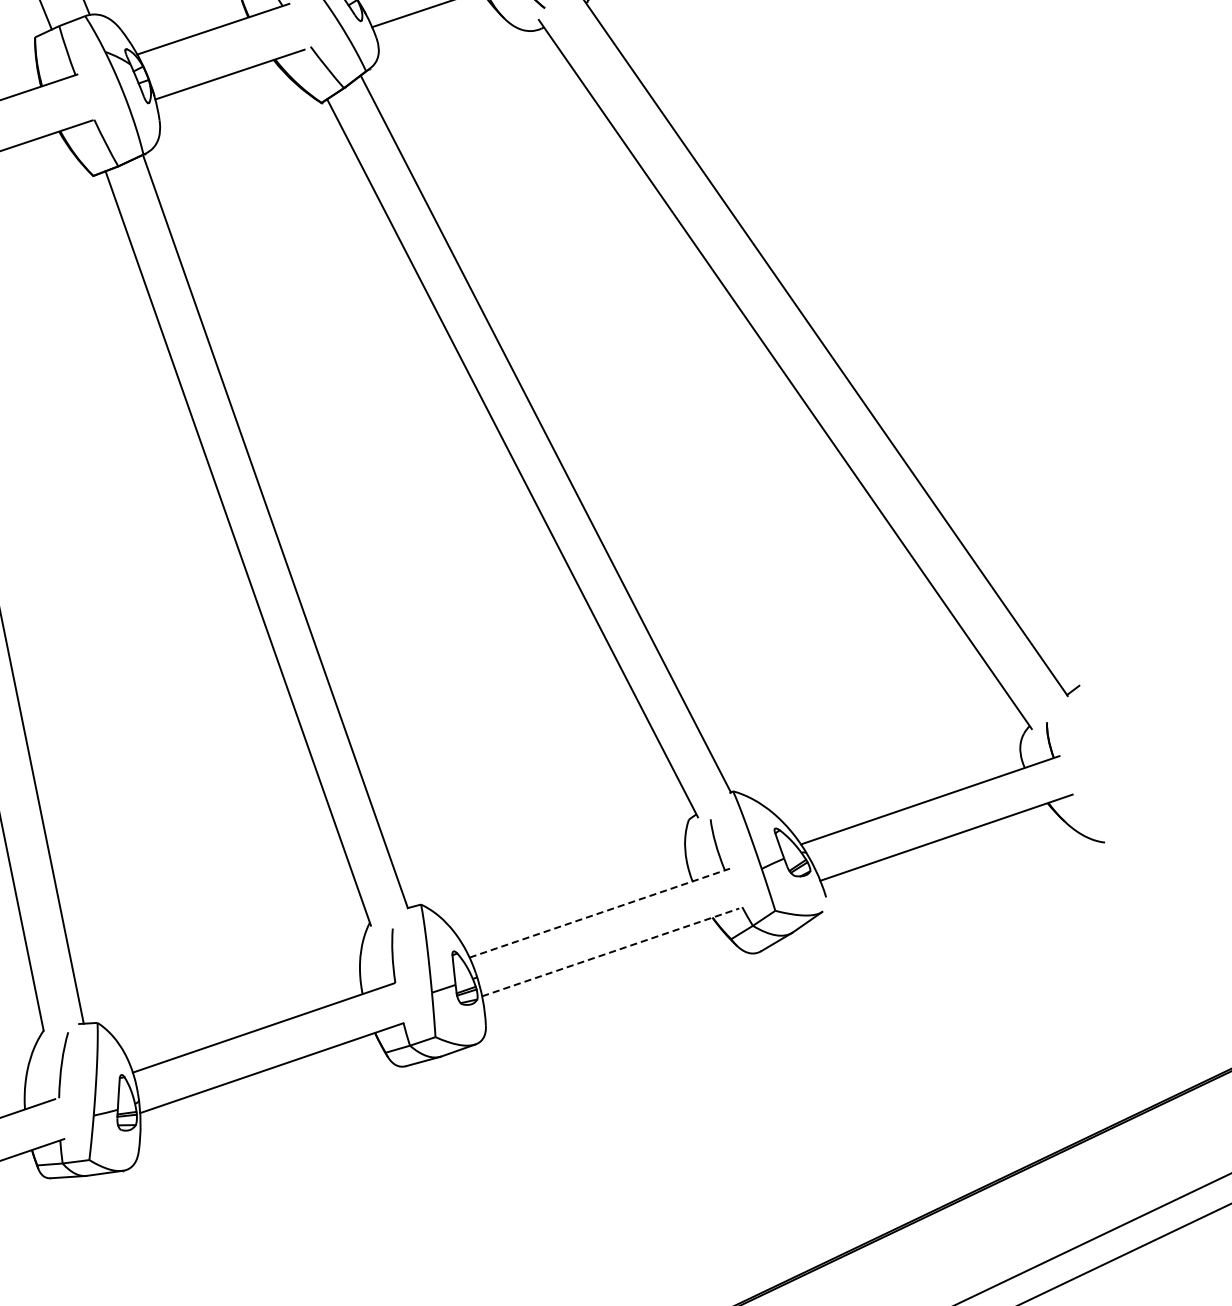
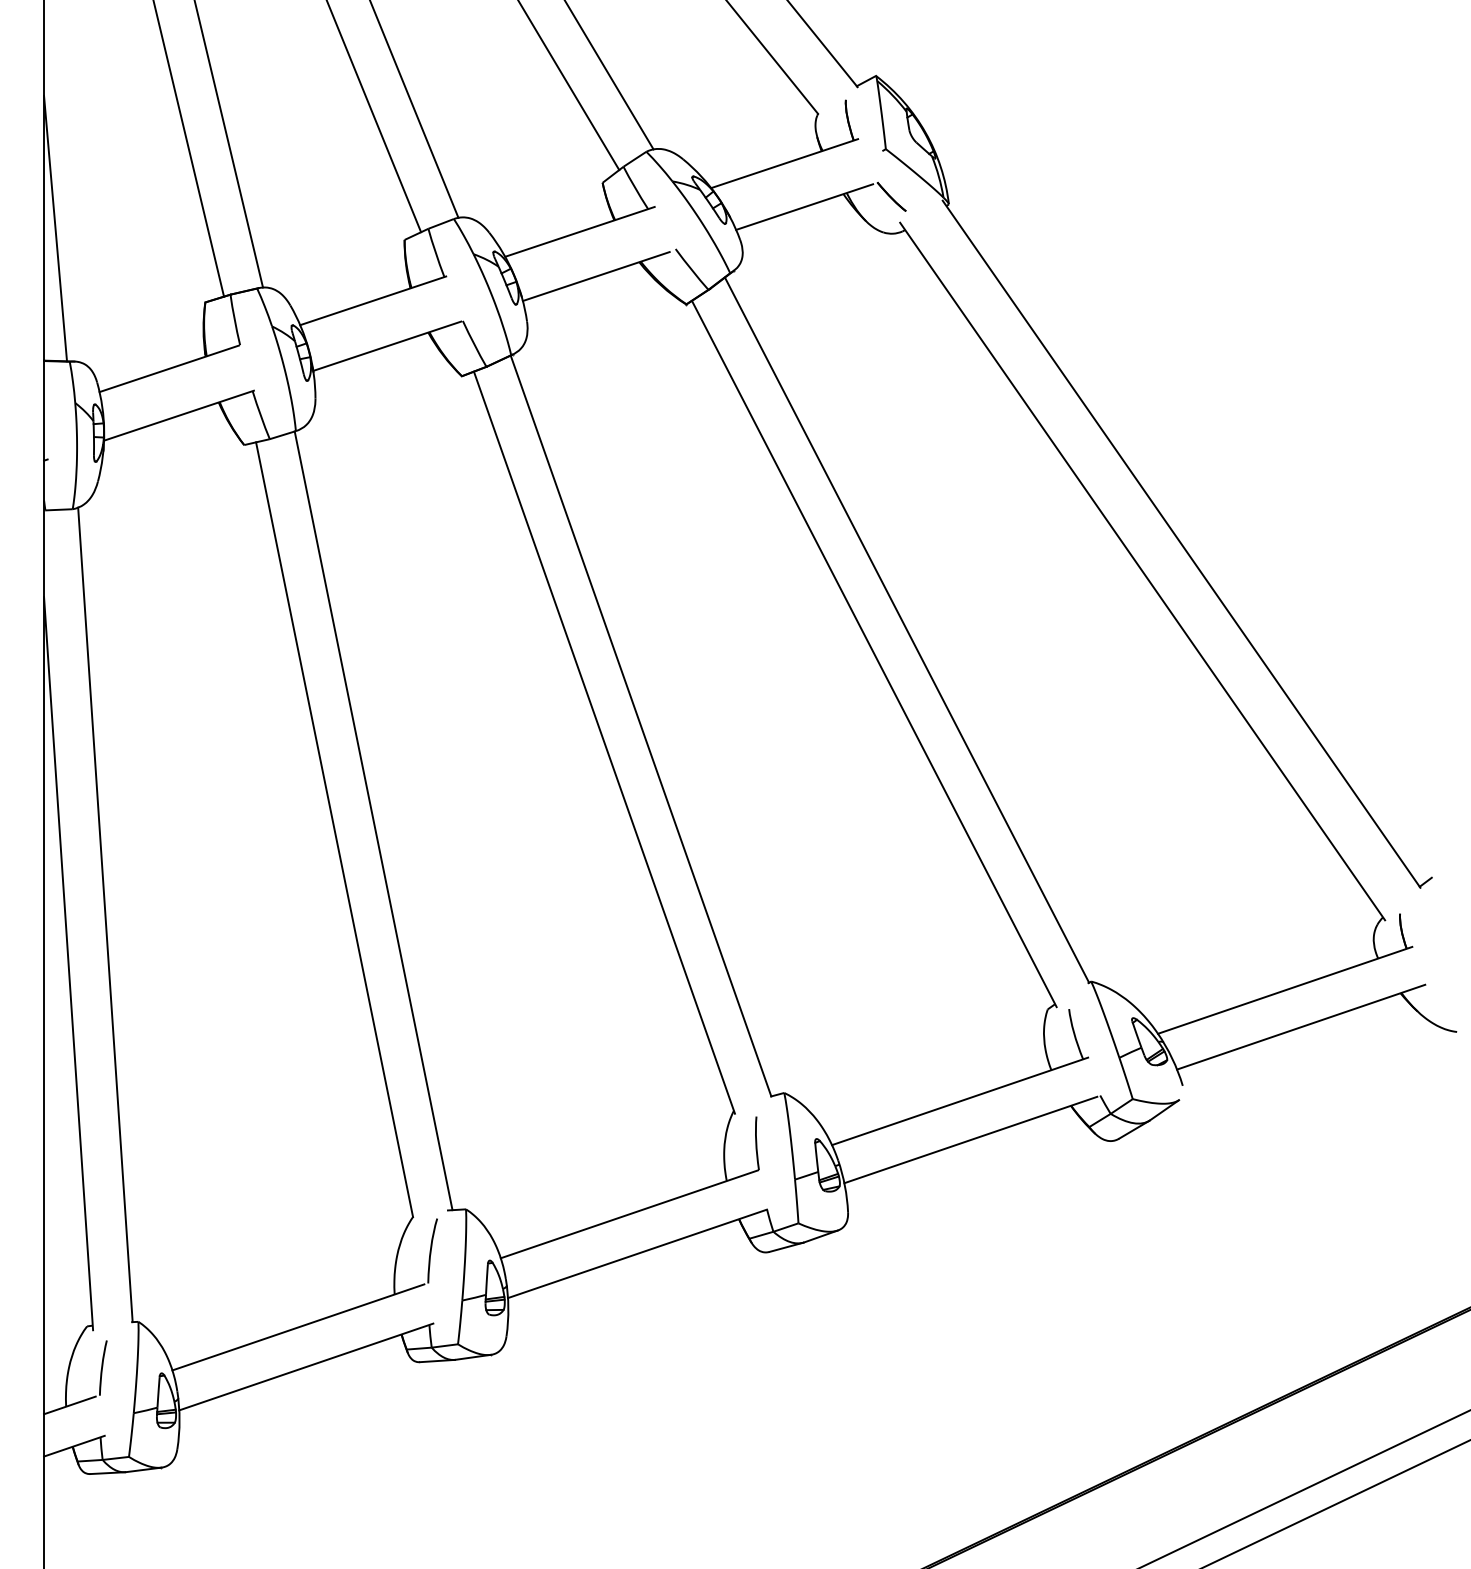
line: (600, 913) -> (960, 1101), dashed -> solid
line: (610, 952) -> (970, 1140), dashed -> solid

